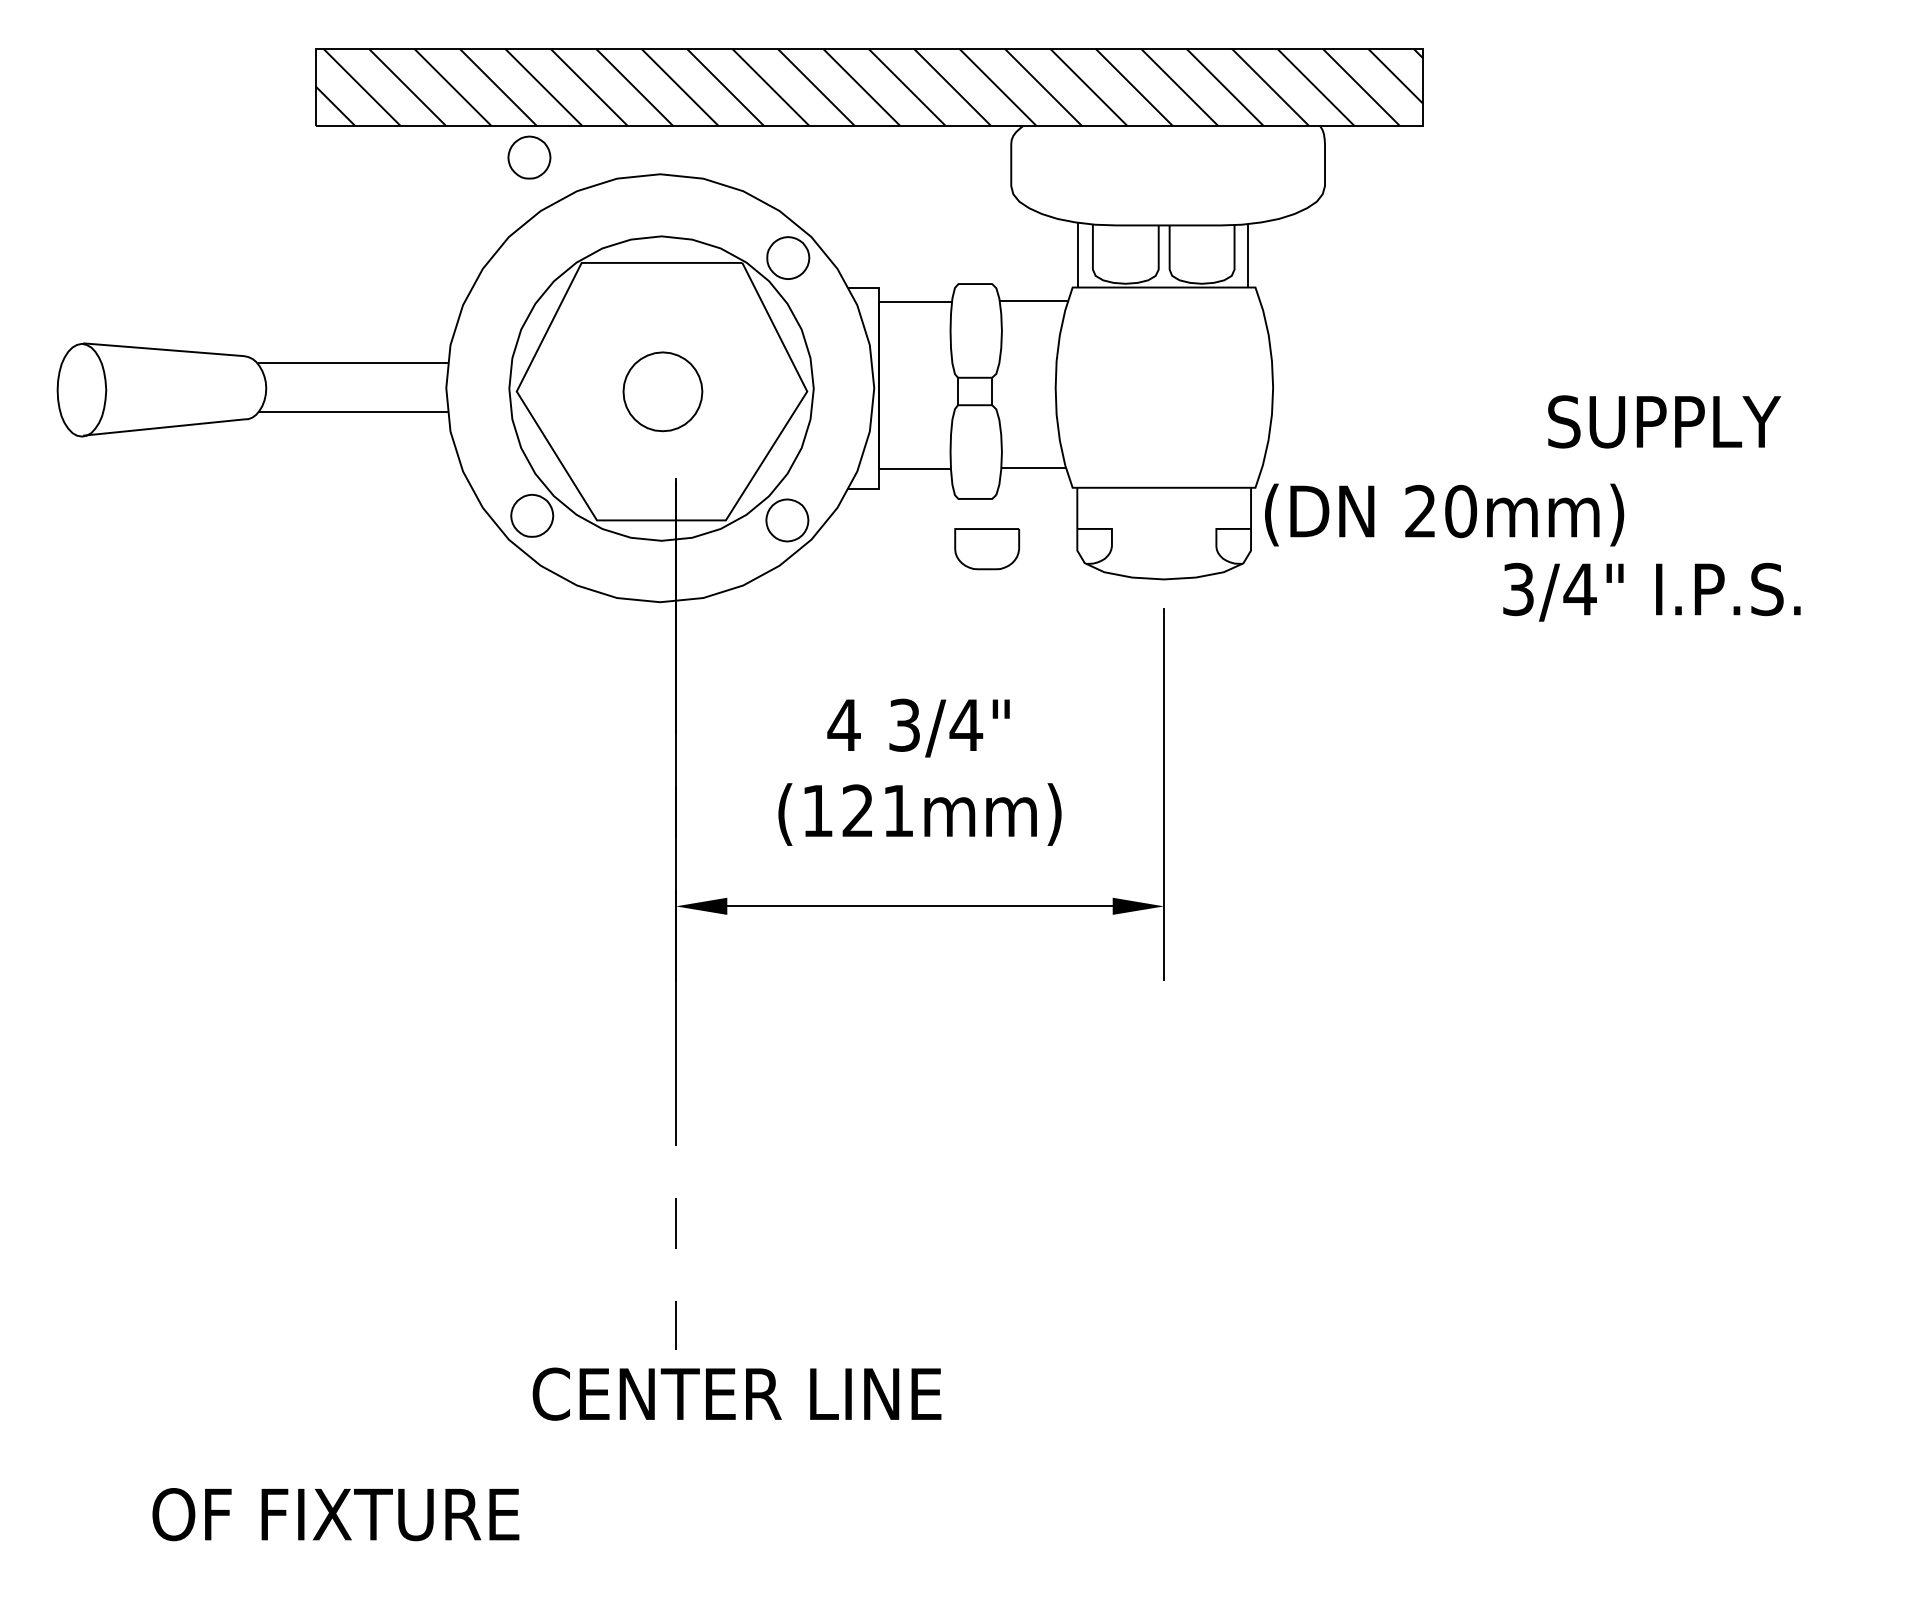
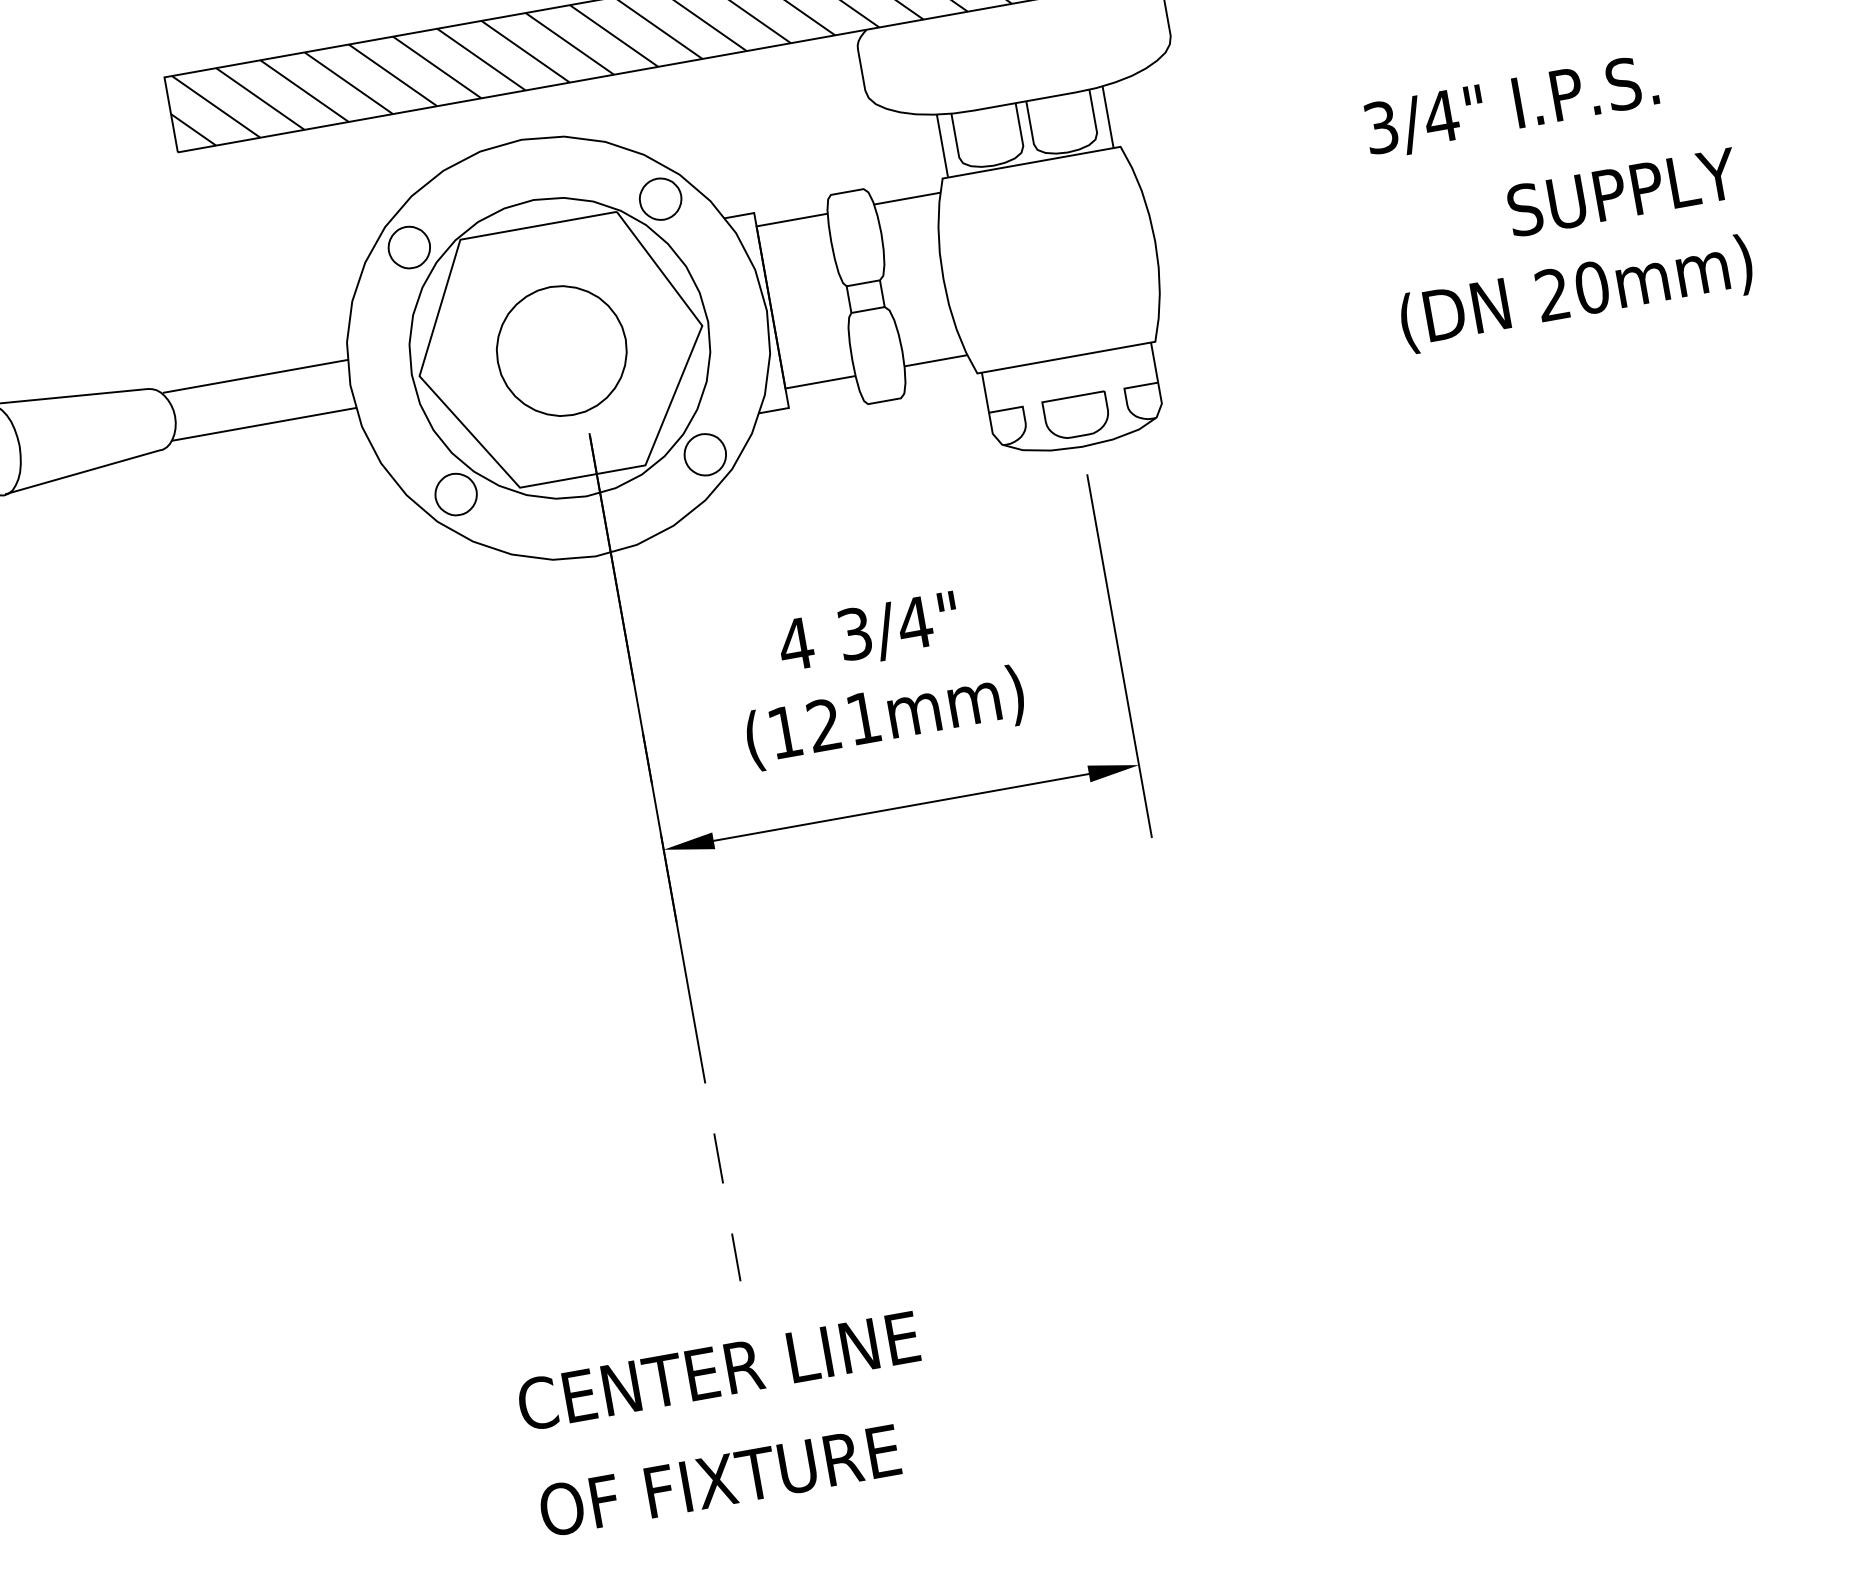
part: (529, 157) -> (409, 247), moved
part: (662, 391) -> (561, 350), size x1.67
text: (1664, 421) -> (1622, 191), moved
text: (1444, 514) -> (1576, 293), moved
part: (987, 549) -> (1077, 416), moved
text: (1651, 591) -> (1511, 106), moved
text: (736, 1393) -> (717, 1370), moved
text: (335, 1514) -> (719, 1480), moved

